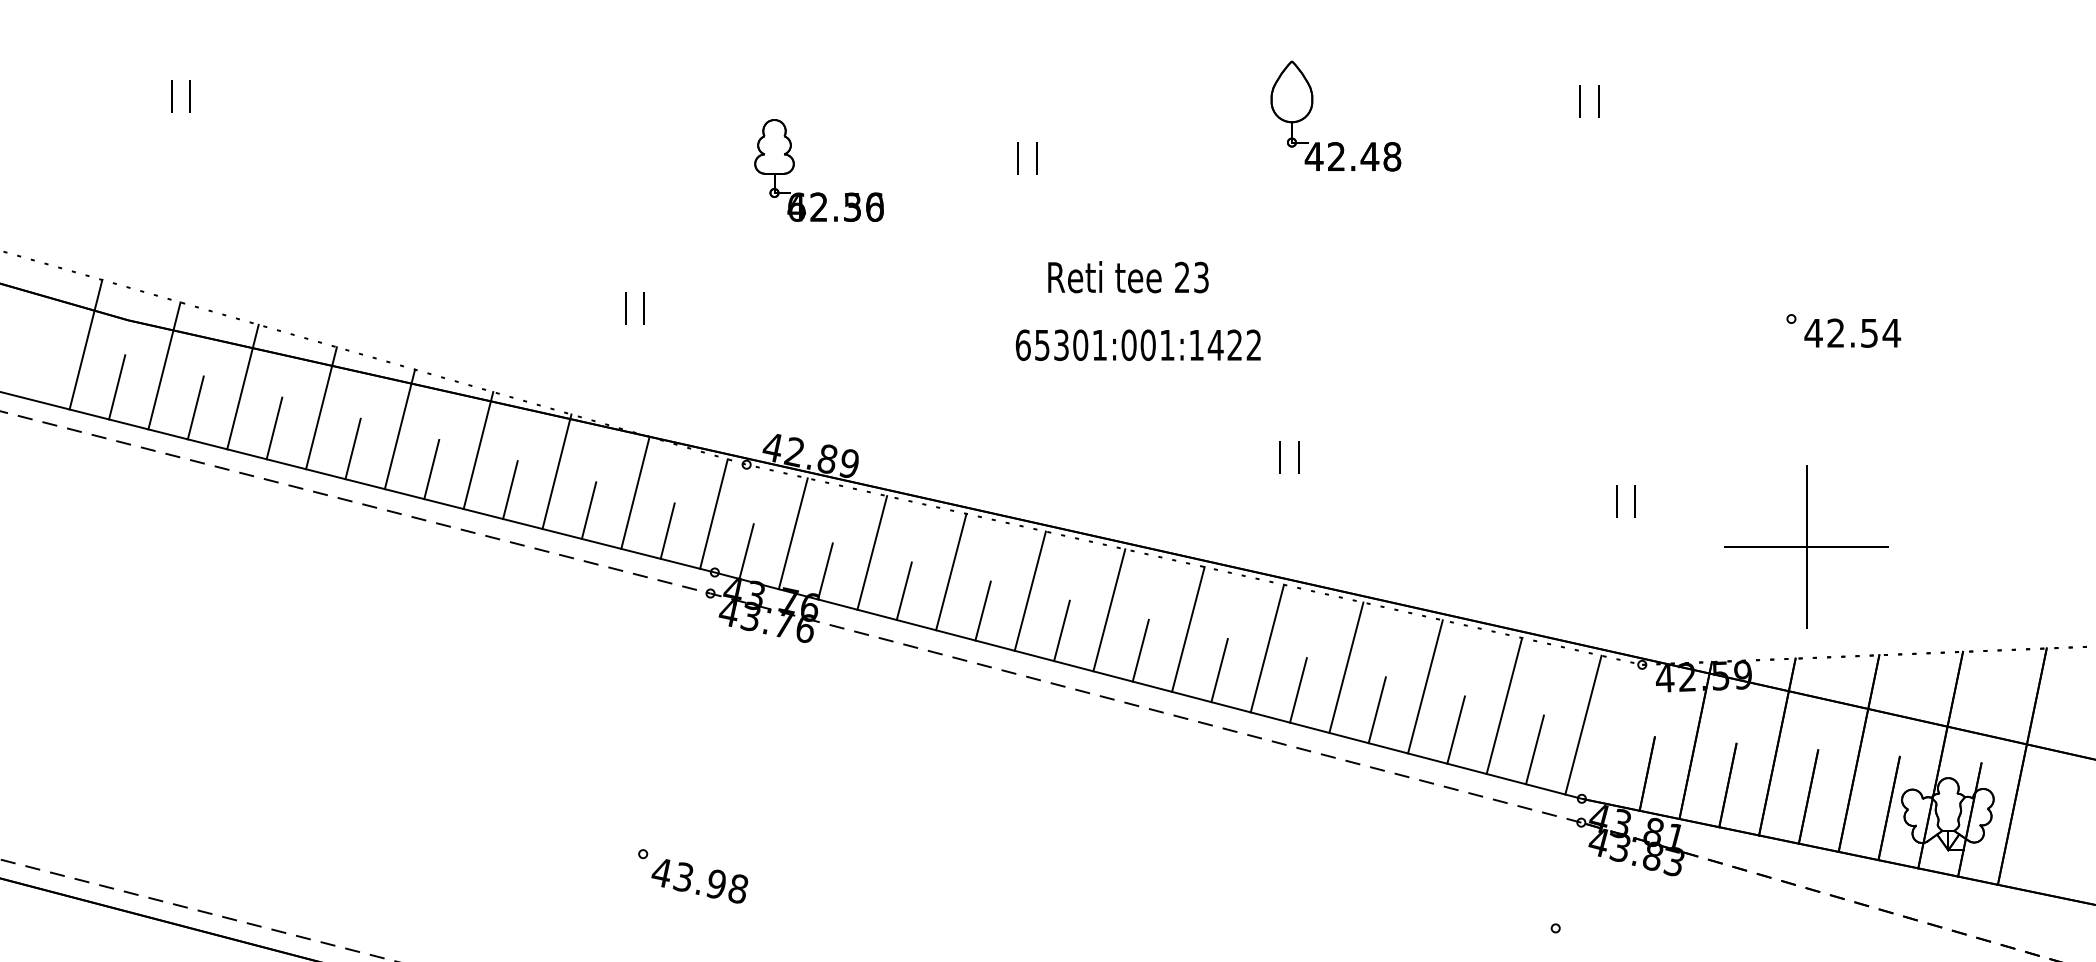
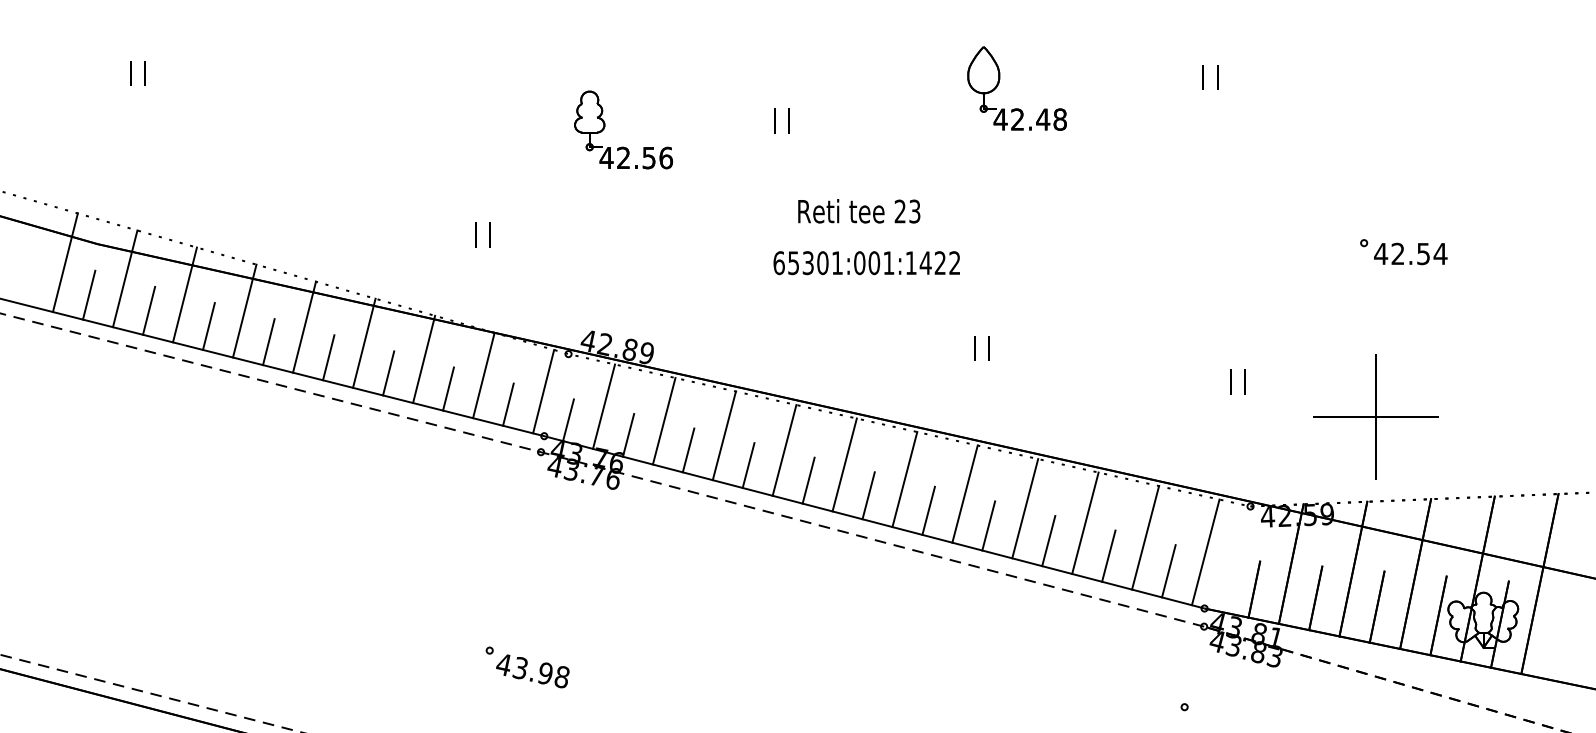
text: (835, 206) -> (636, 157), 62.30 -> 42.56

